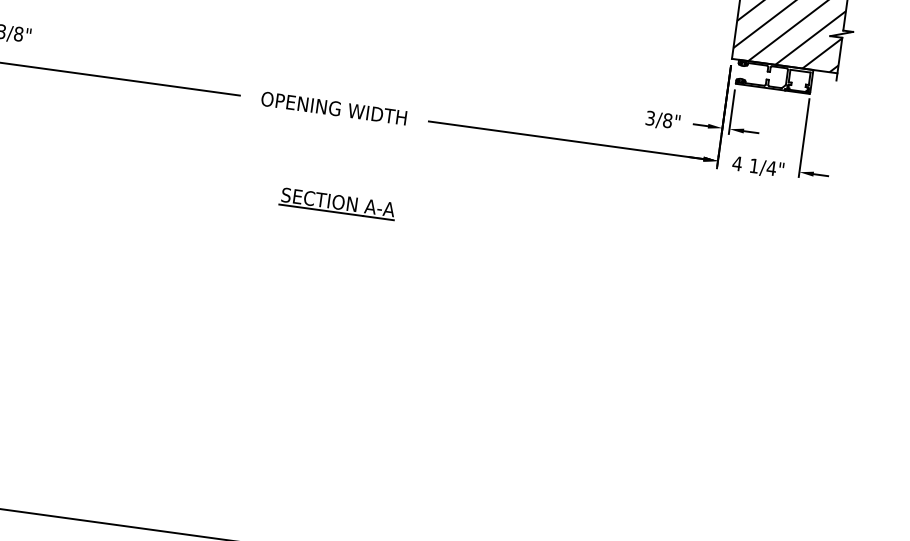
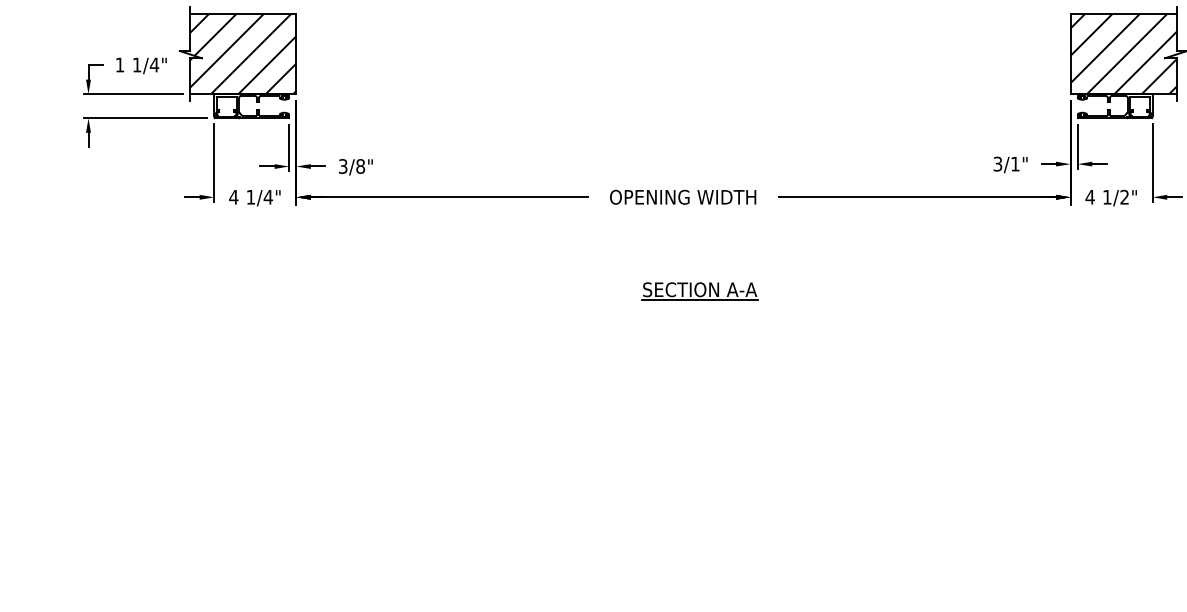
text: (667, 120) -> (1015, 163), 3/8" -> 3/1"
text: (771, 167) -> (1124, 196), 1/4" -> 1/2"

